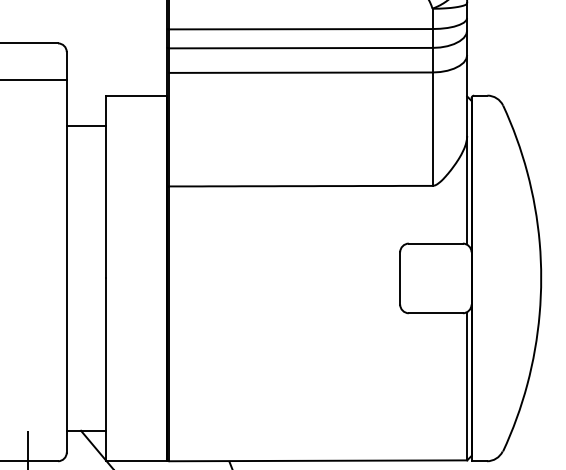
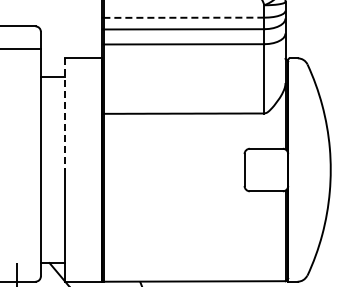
line: (300, 28) -> (183, 17), solid -> dashed
line: (105, 187) -> (64, 114), solid -> dashed

